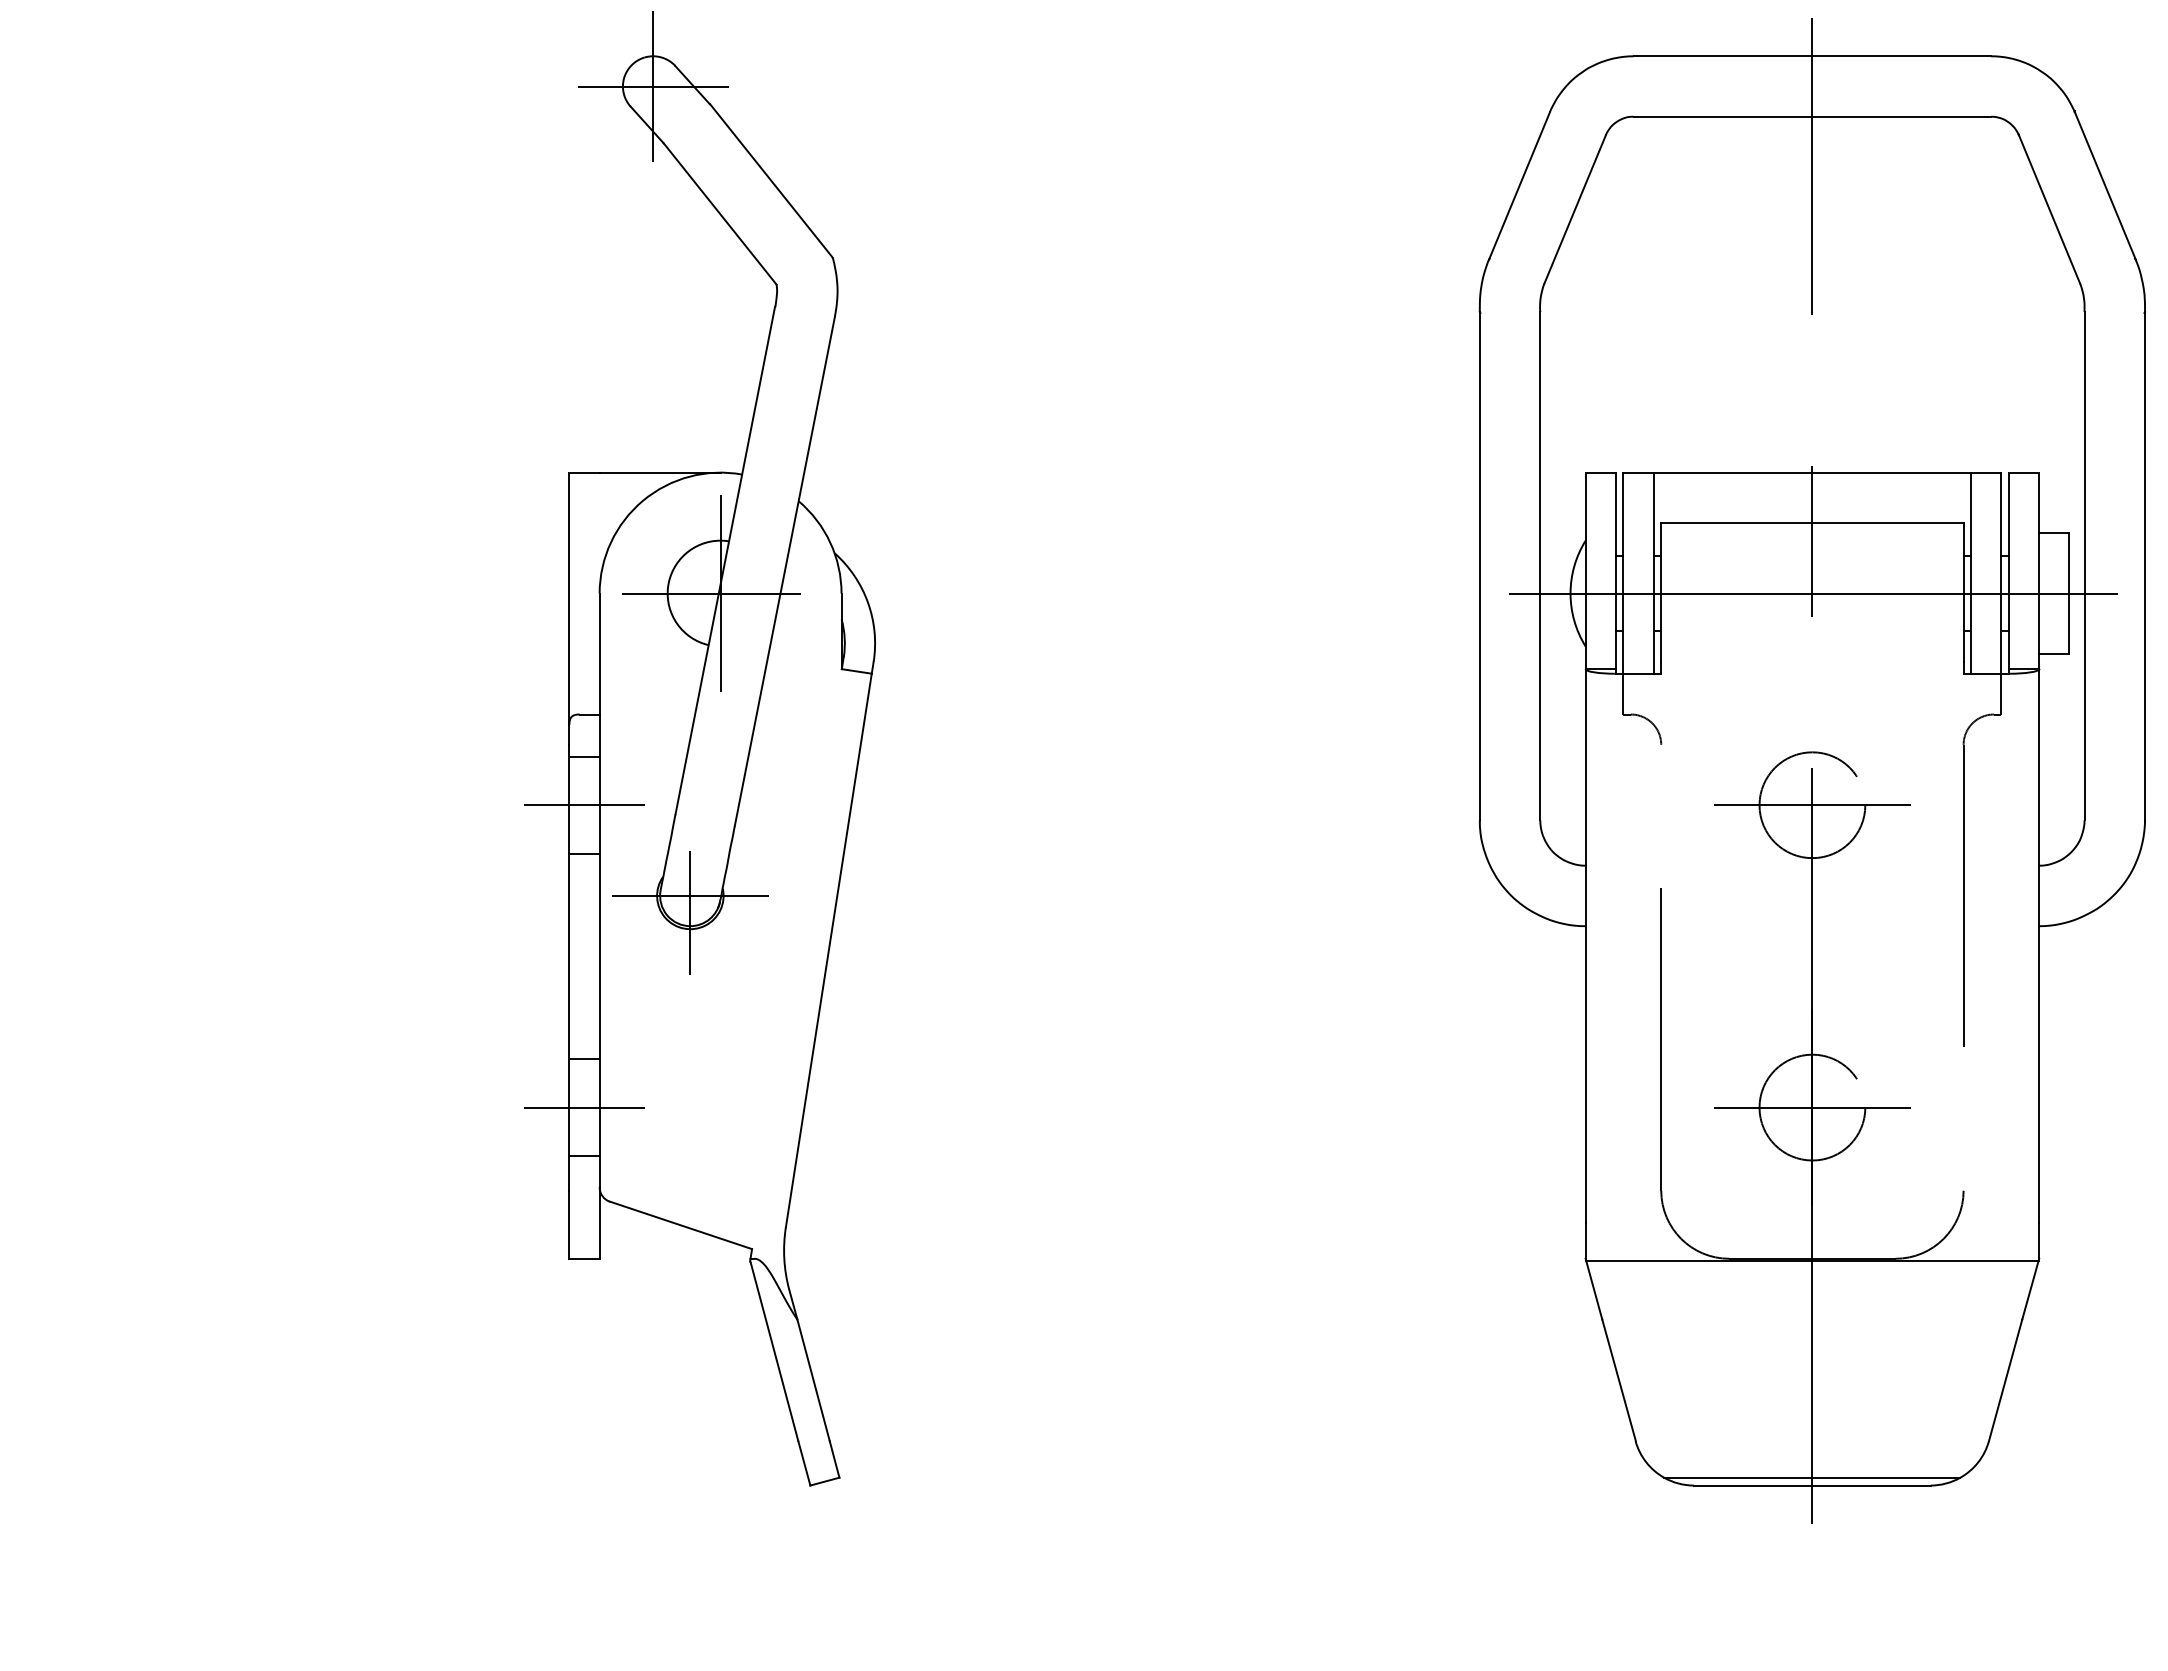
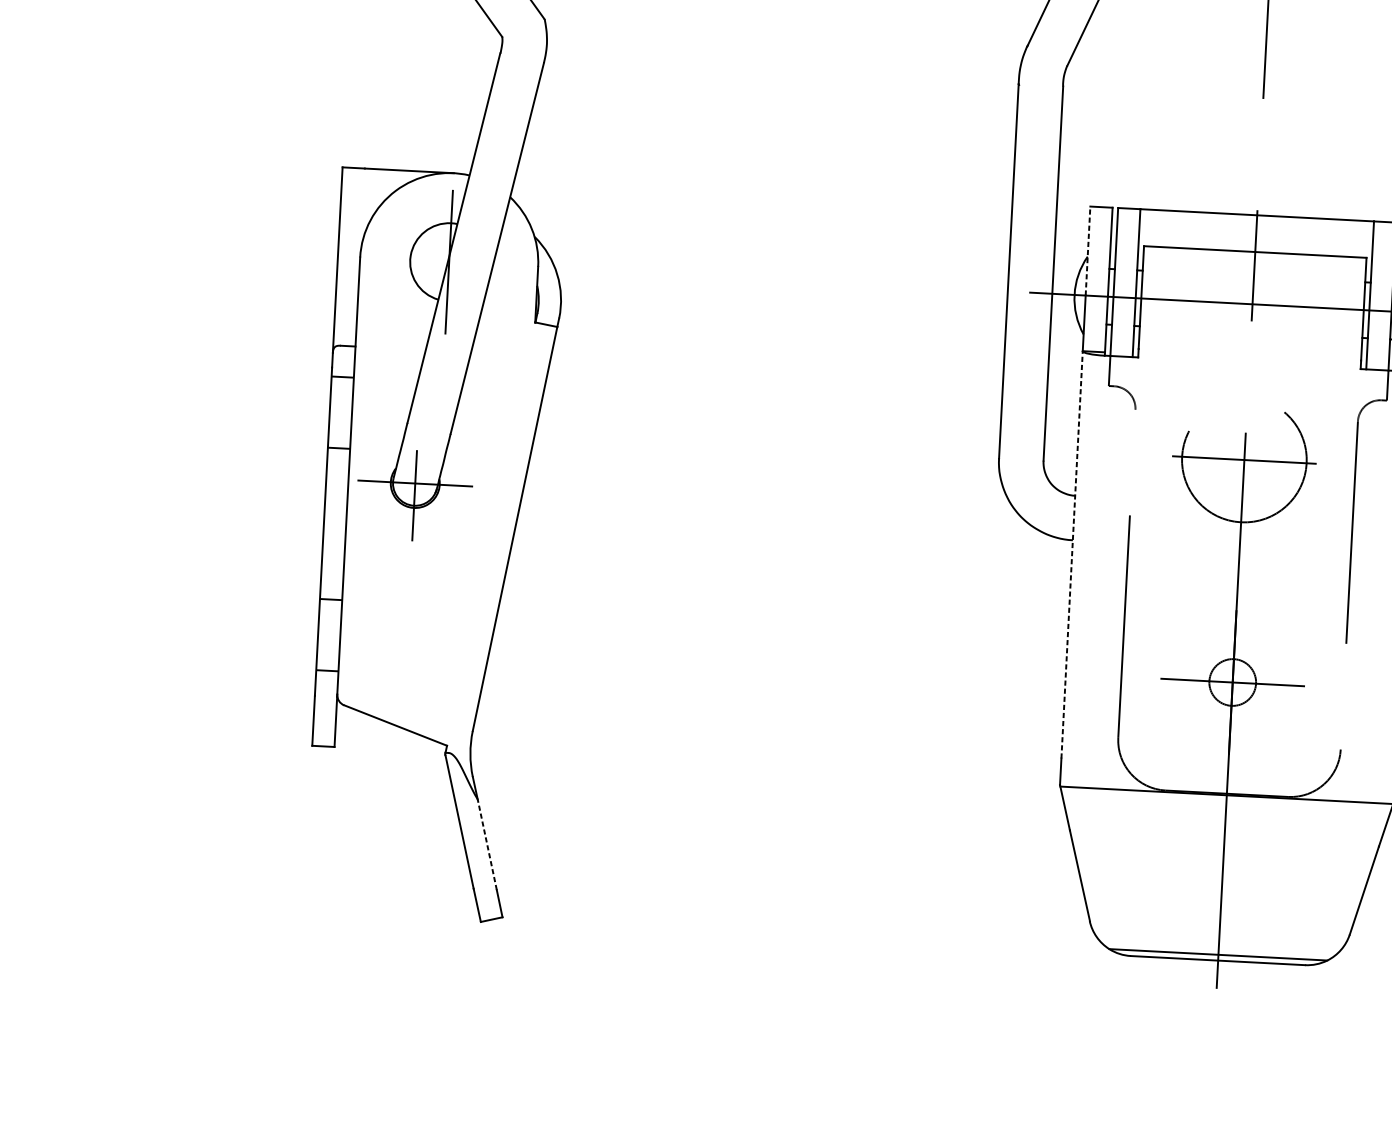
line: (1585, 532) -> (1087, 250), solid -> dashed
line: (711, 593) -> (442, 261), removed
line: (584, 805) -> (340, 412), removed
circle: (1812, 805) -> (1244, 460), size x1.6
line: (1585, 945) -> (1072, 554), solid -> dashed
line: (584, 1107) -> (329, 635), removed
circle: (1812, 1107) -> (1232, 682), size x0.6
line: (813, 1380) -> (487, 844), solid -> dashed

